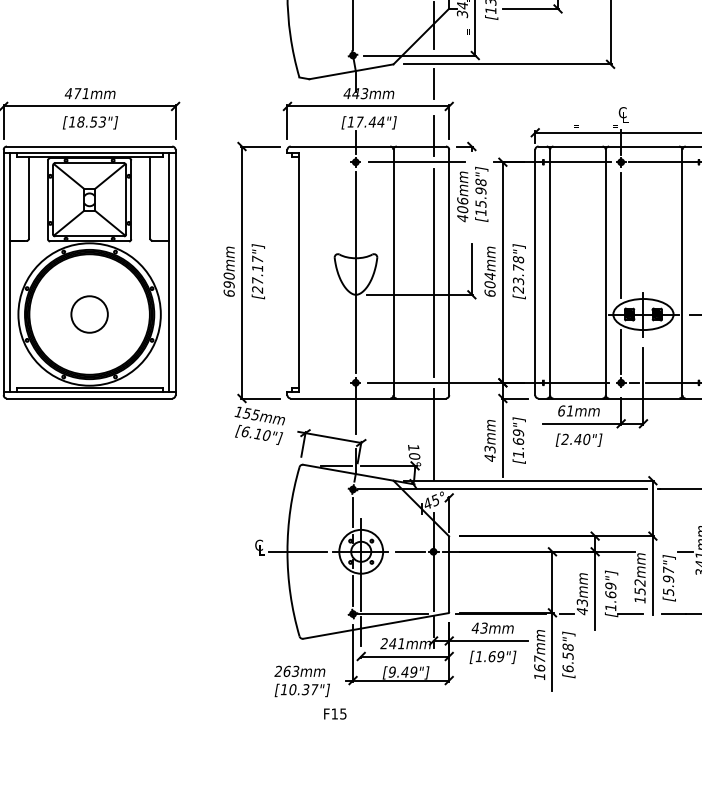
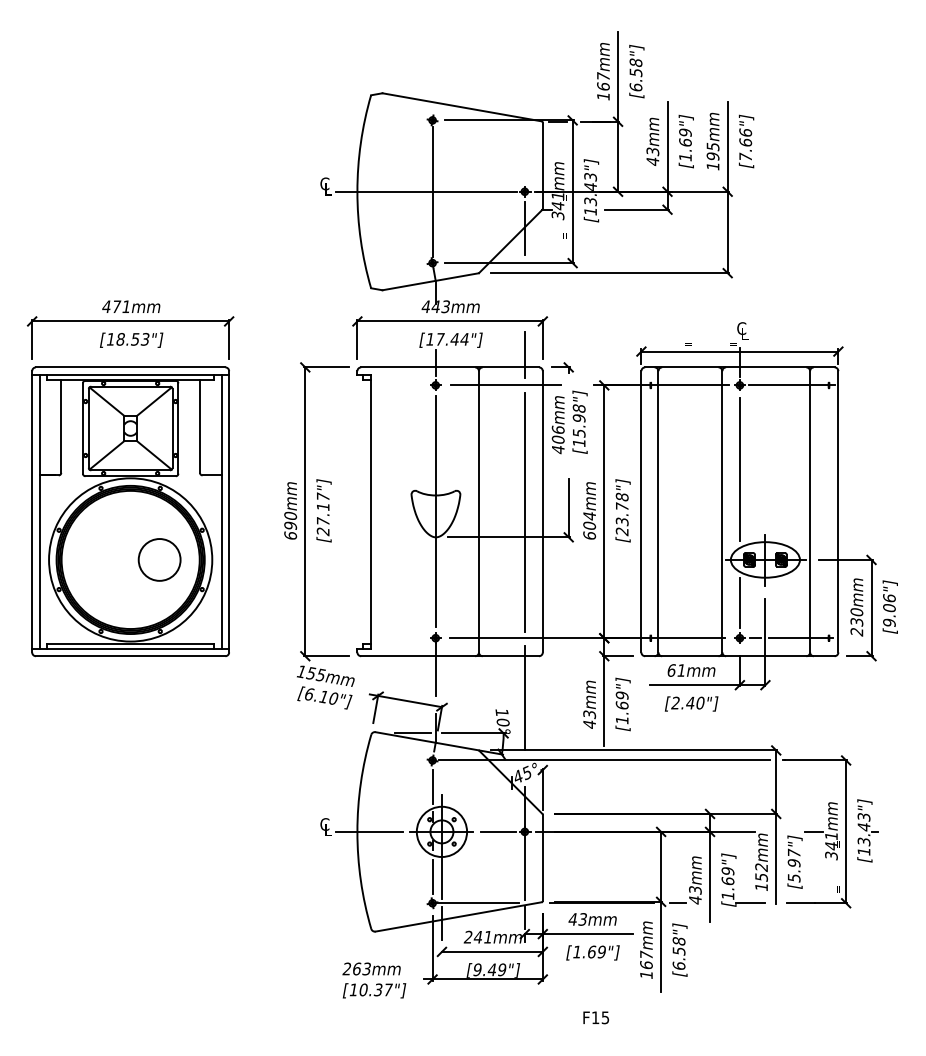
line: (433, 83) -> (524, 295), removed
circle: (89, 314) -> (159, 559), moved
text: (334, 713) -> (595, 1017), moved

